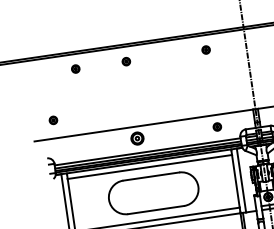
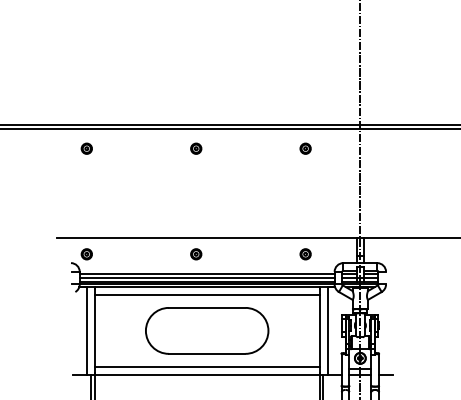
part: (75, 68) -> (86, 148), moved
part: (53, 120) -> (86, 254), moved
part: (137, 138) -> (196, 254), size x0.62

